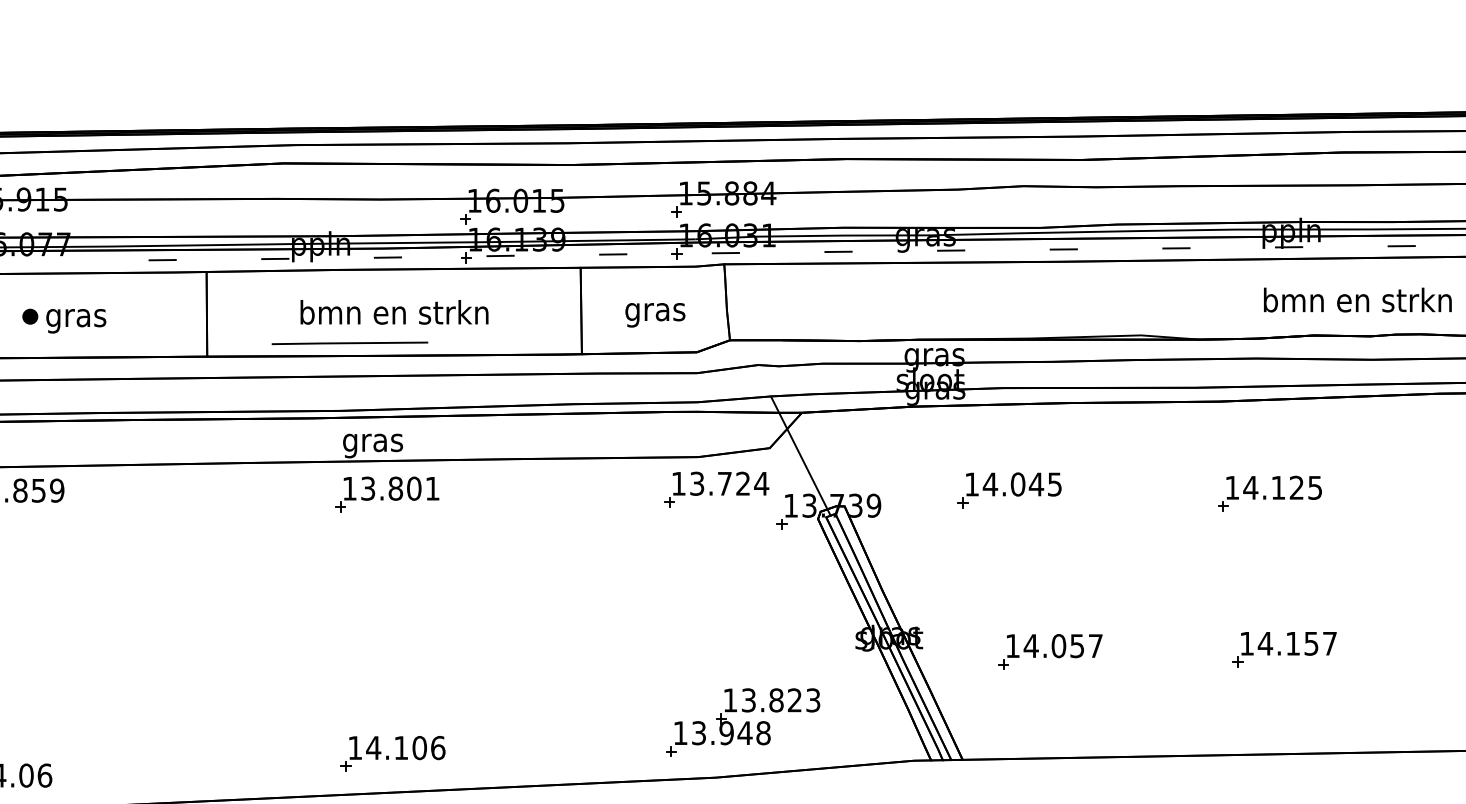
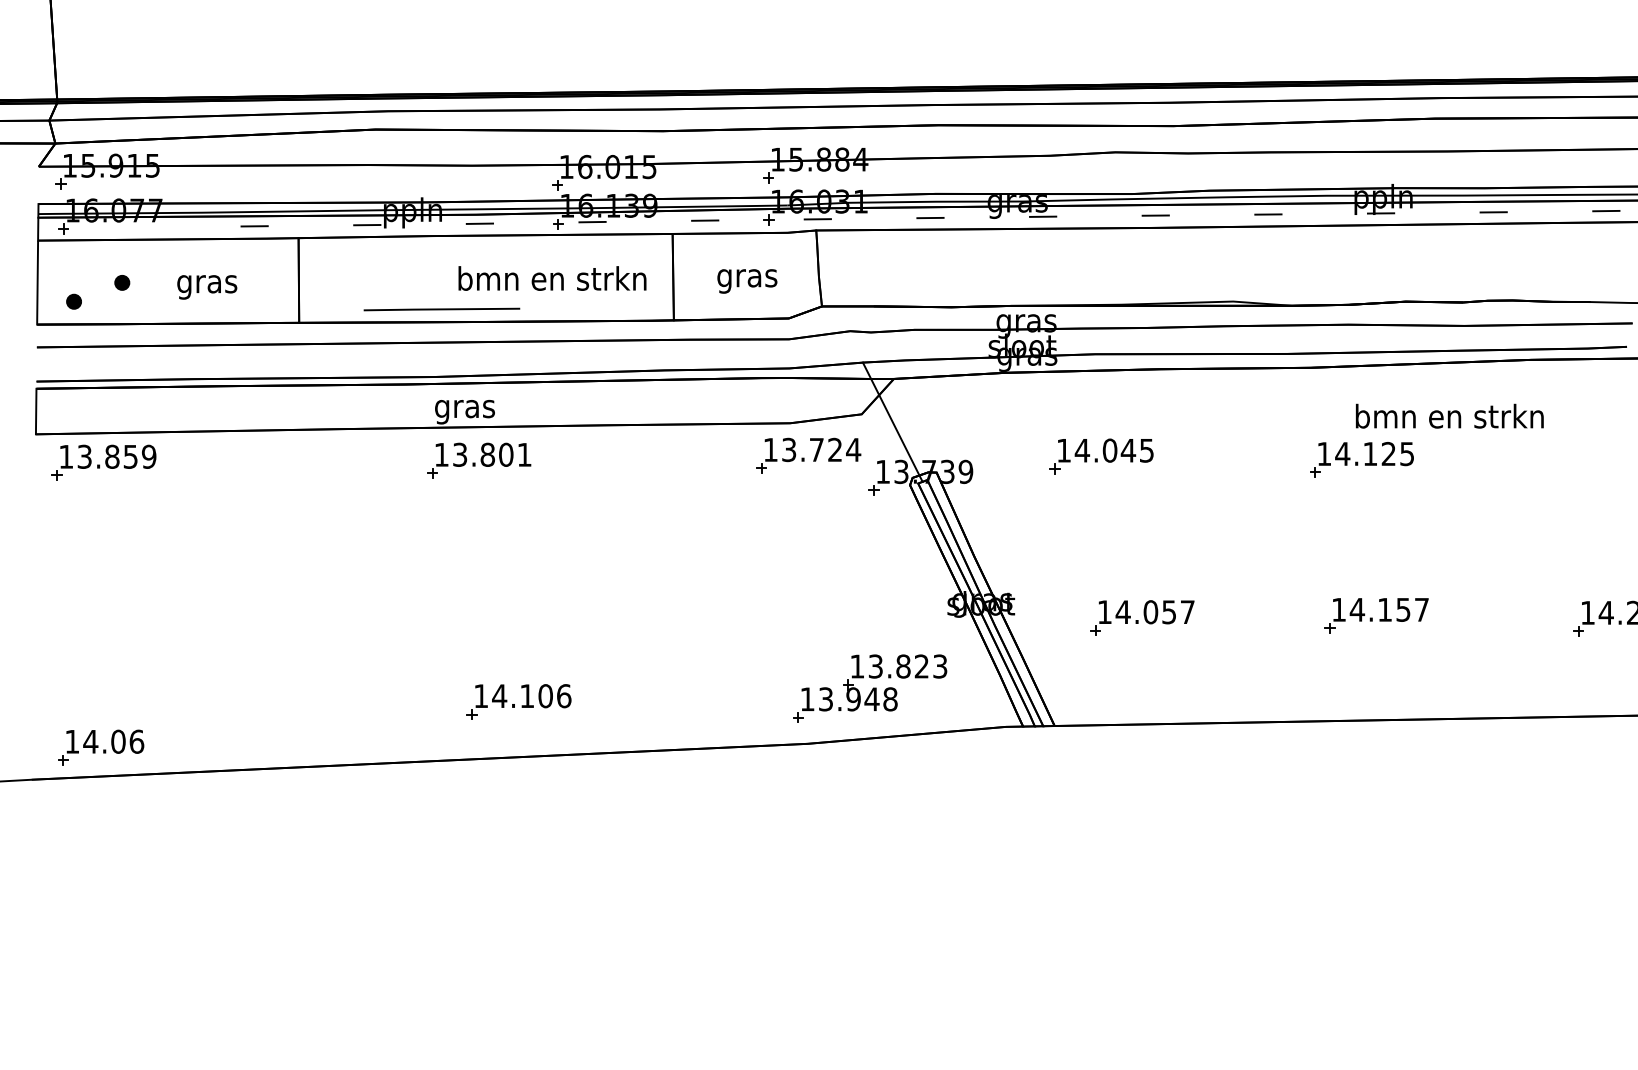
text: (1357, 299) -> (1449, 415), moved
text: (394, 312) -> (552, 278), moved
text: (76, 321) -> (207, 287), moved
part: (743, 722) -> (870, 688), moved
part: (392, 753) -> (518, 701), moved

